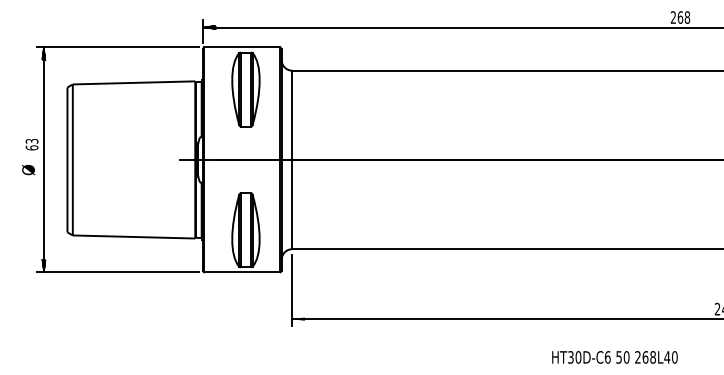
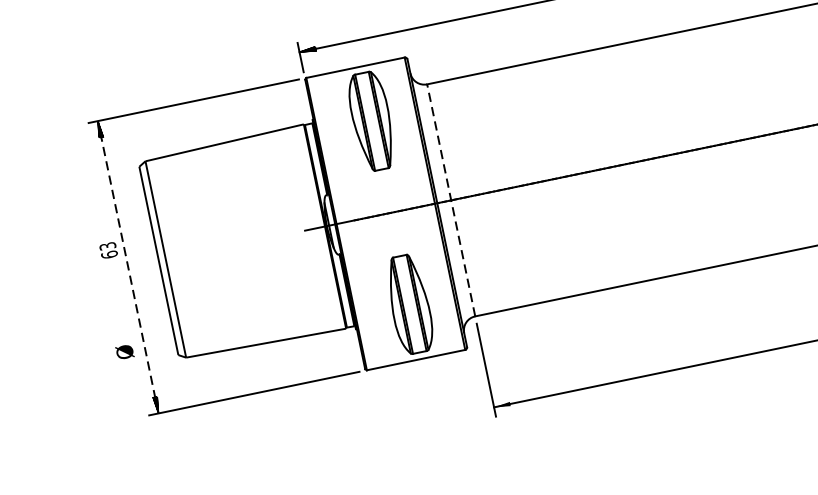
line: (43, 159) -> (127, 266), solid -> dashed
line: (292, 159) -> (451, 199), solid -> dashed
text: (28, 169) -> (124, 351), moved

